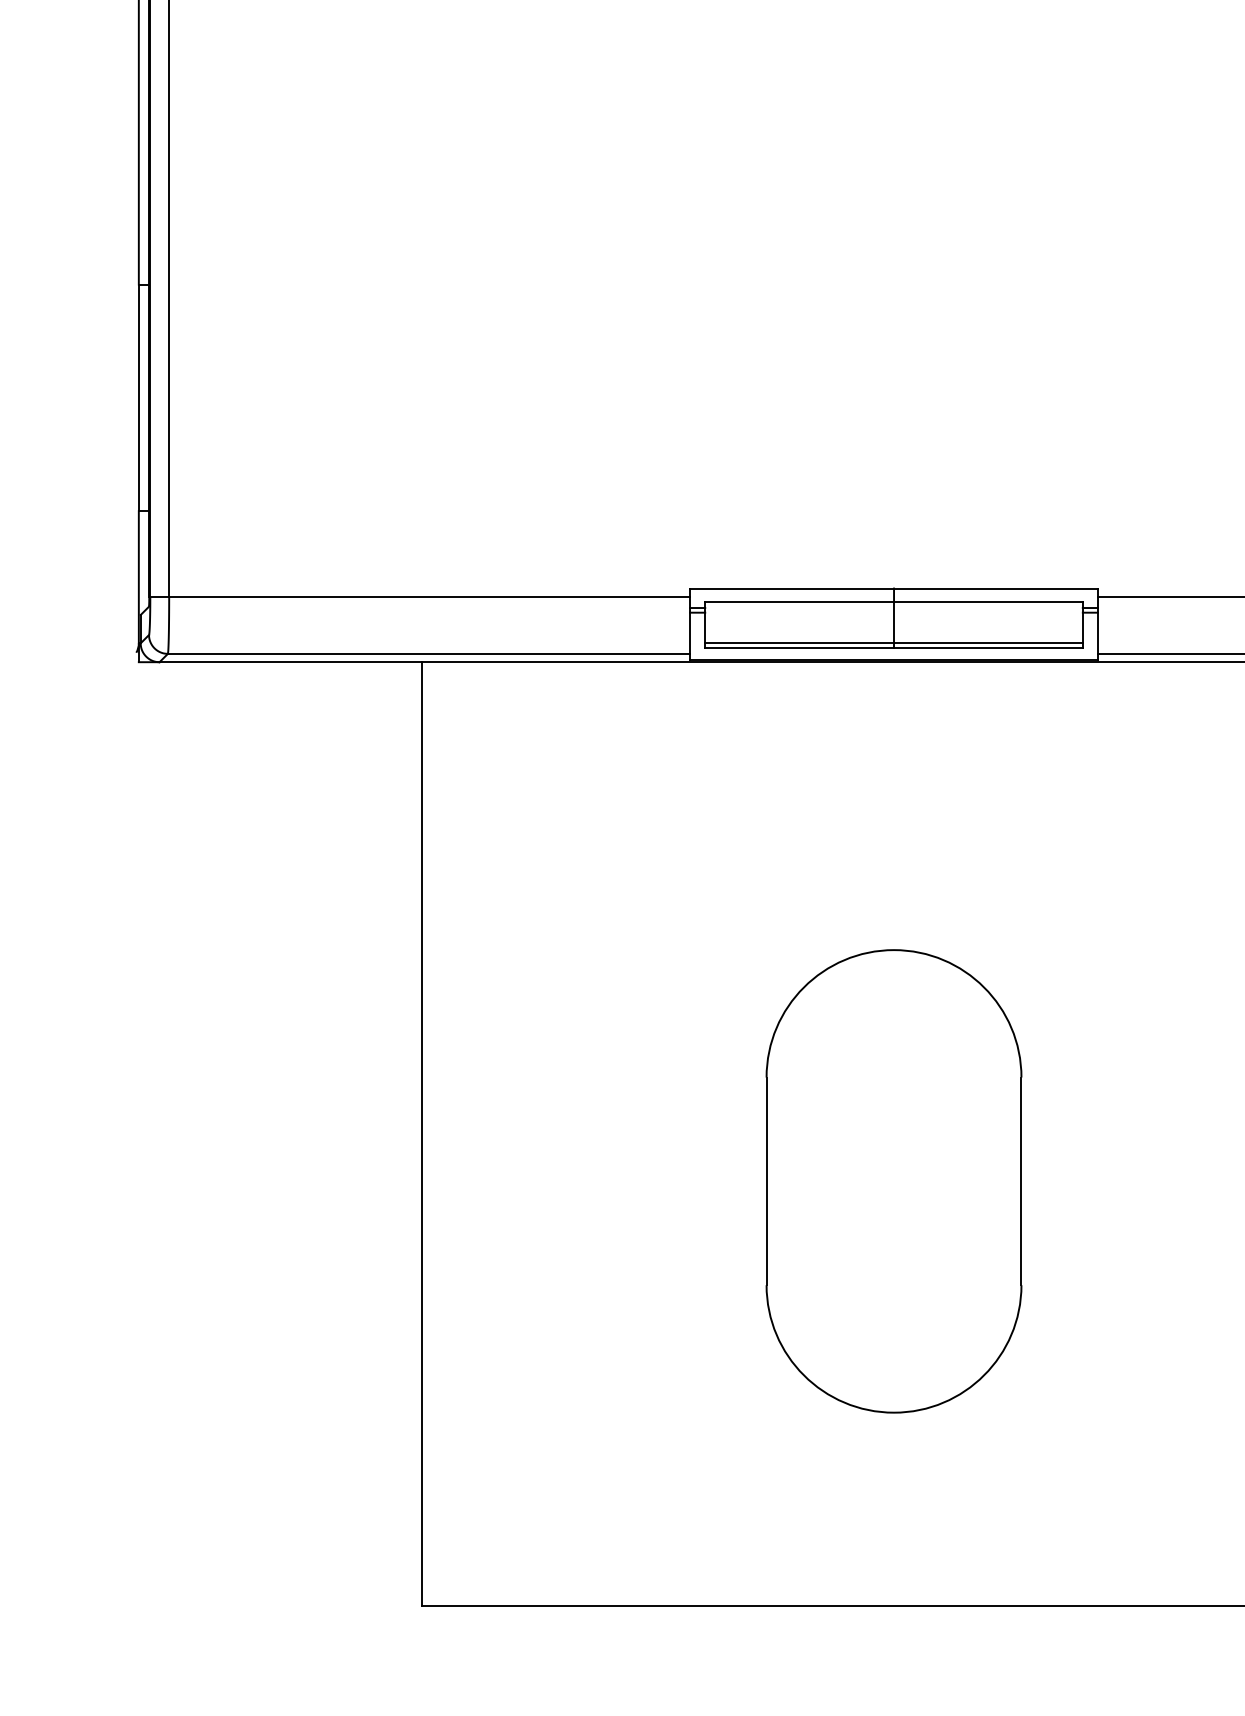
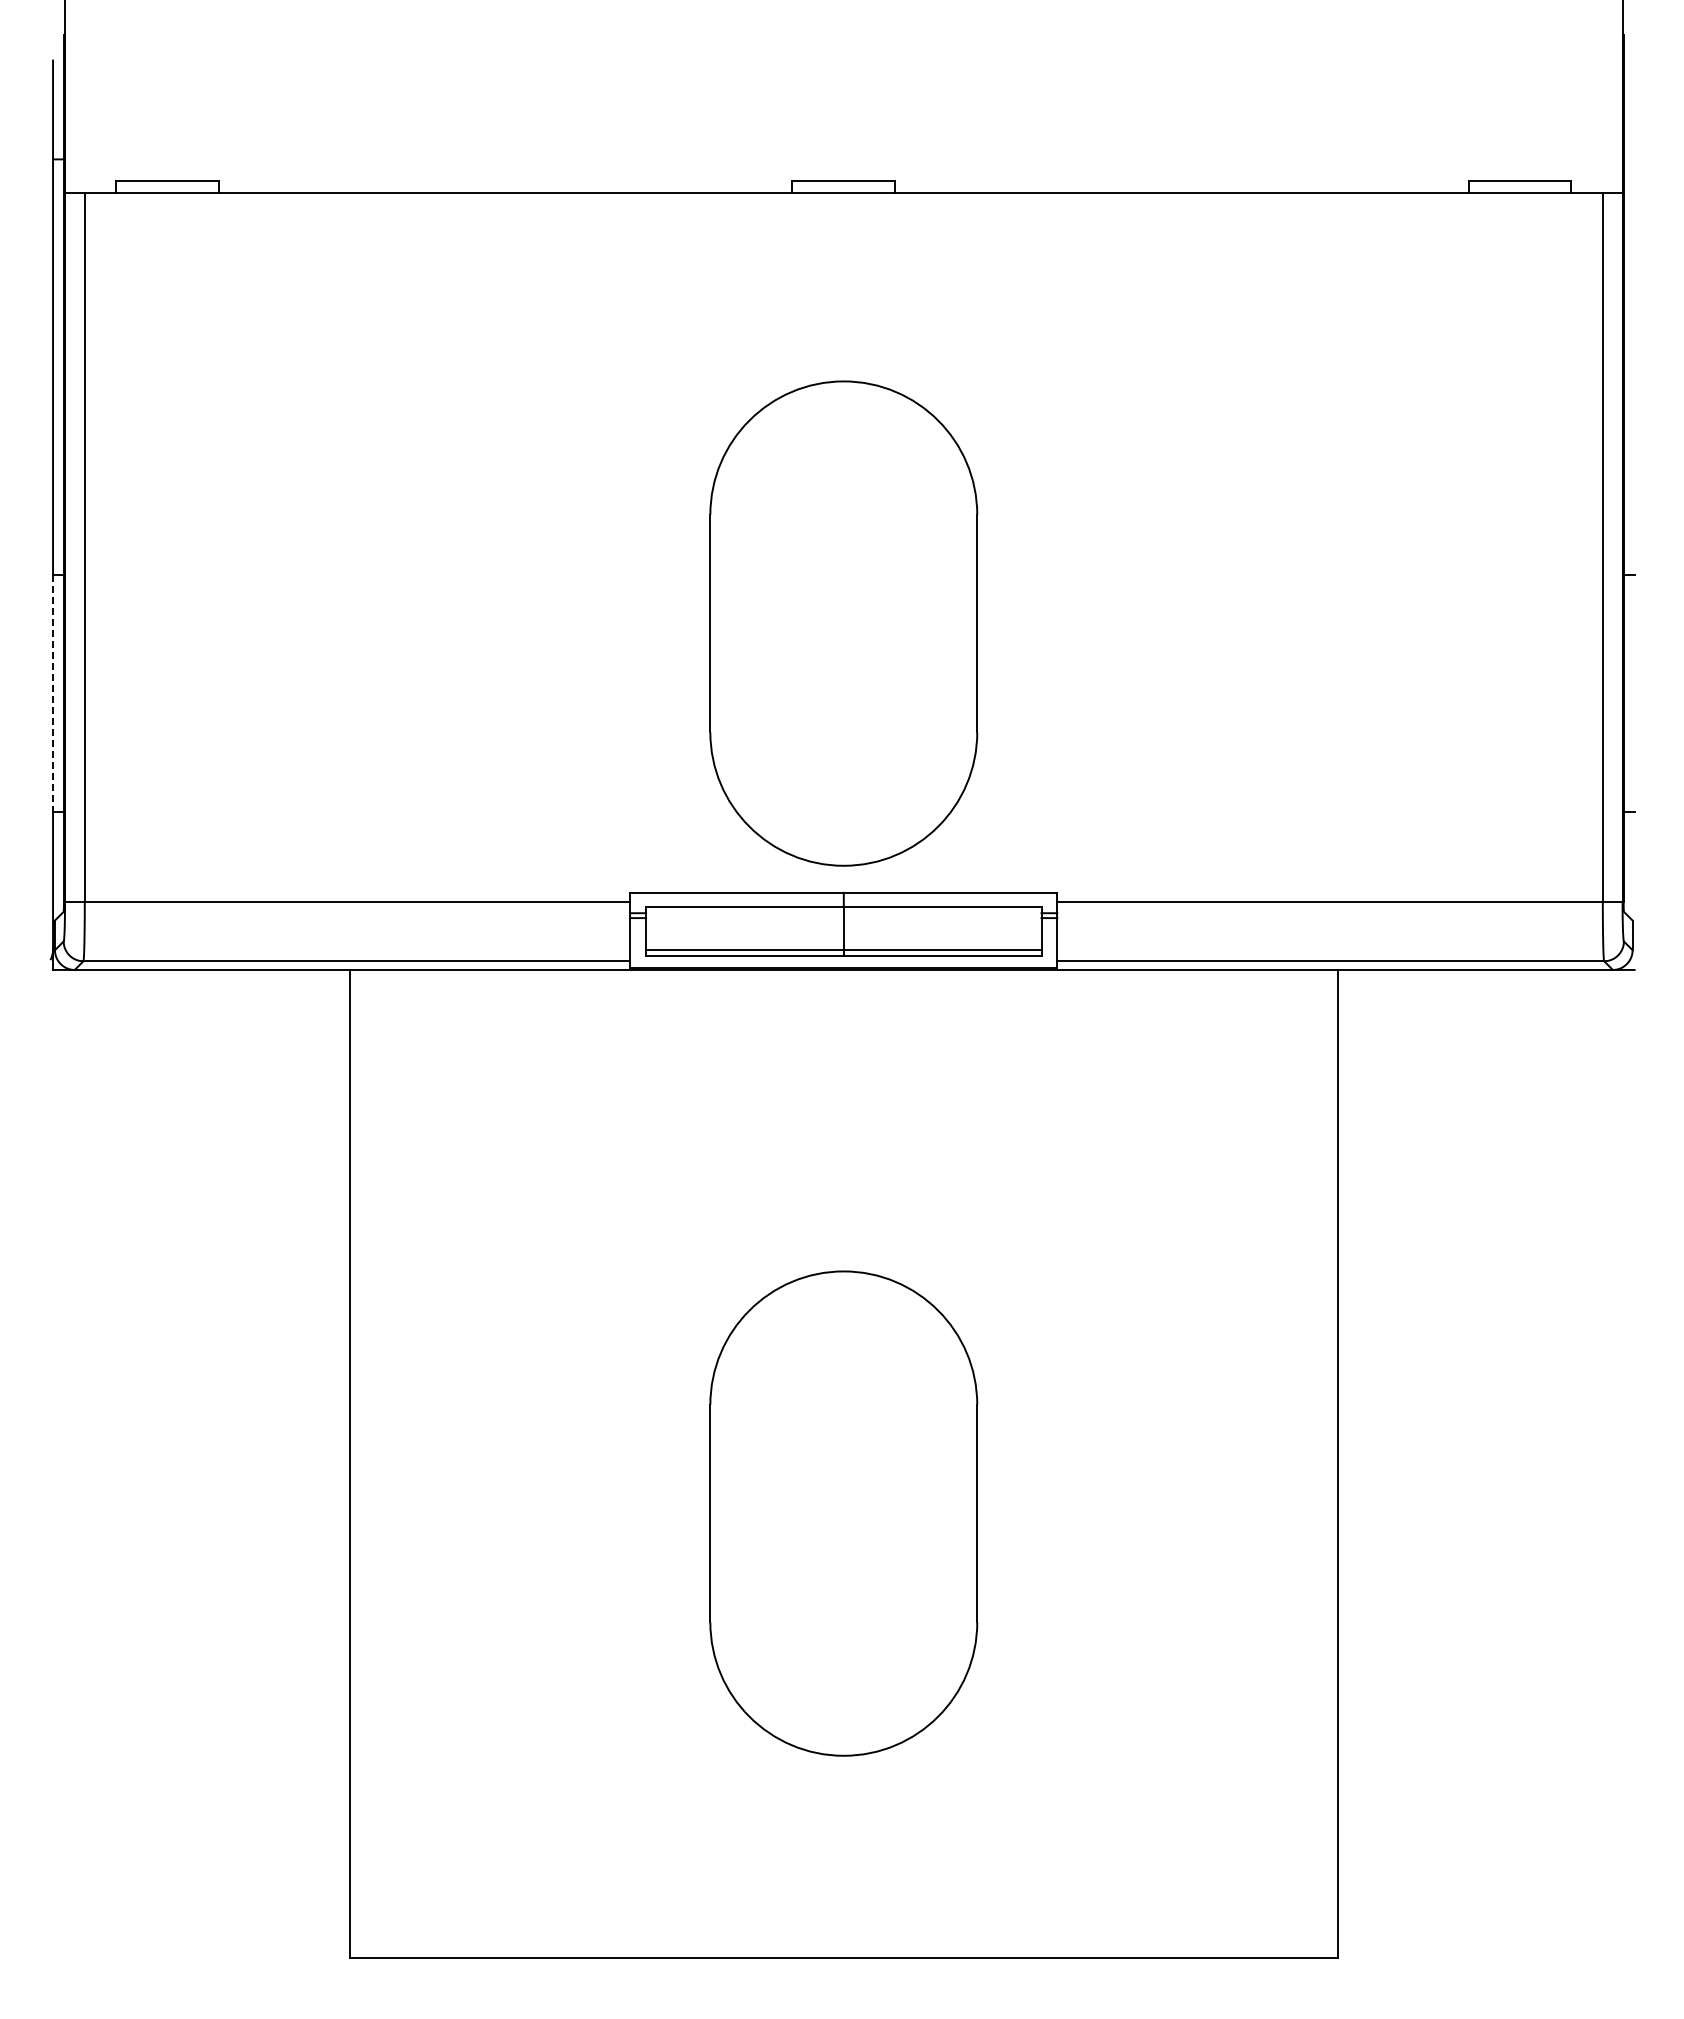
part: (893, 331) -> (843, 623), added
line: (139, 398) -> (53, 693), solid -> dashed

